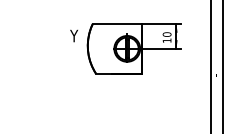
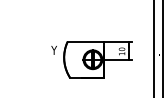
part: (125, 48) -> (91, 59), moved

